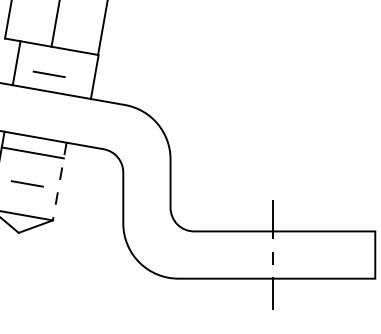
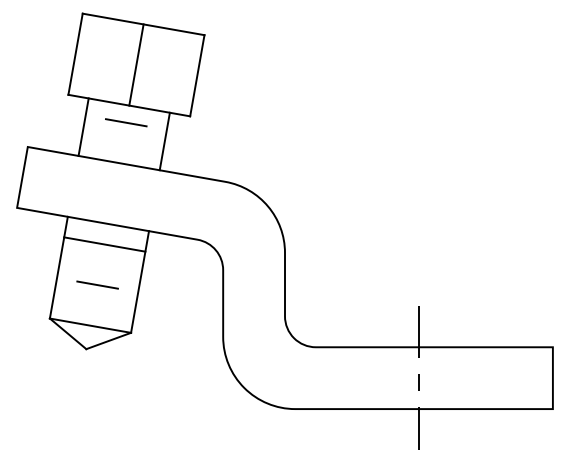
line: (49, 74) -> (126, 122), moved
line: (94, 77) -> (164, 141), moved
line: (60, 181) -> (140, 282), dashed -> solid

